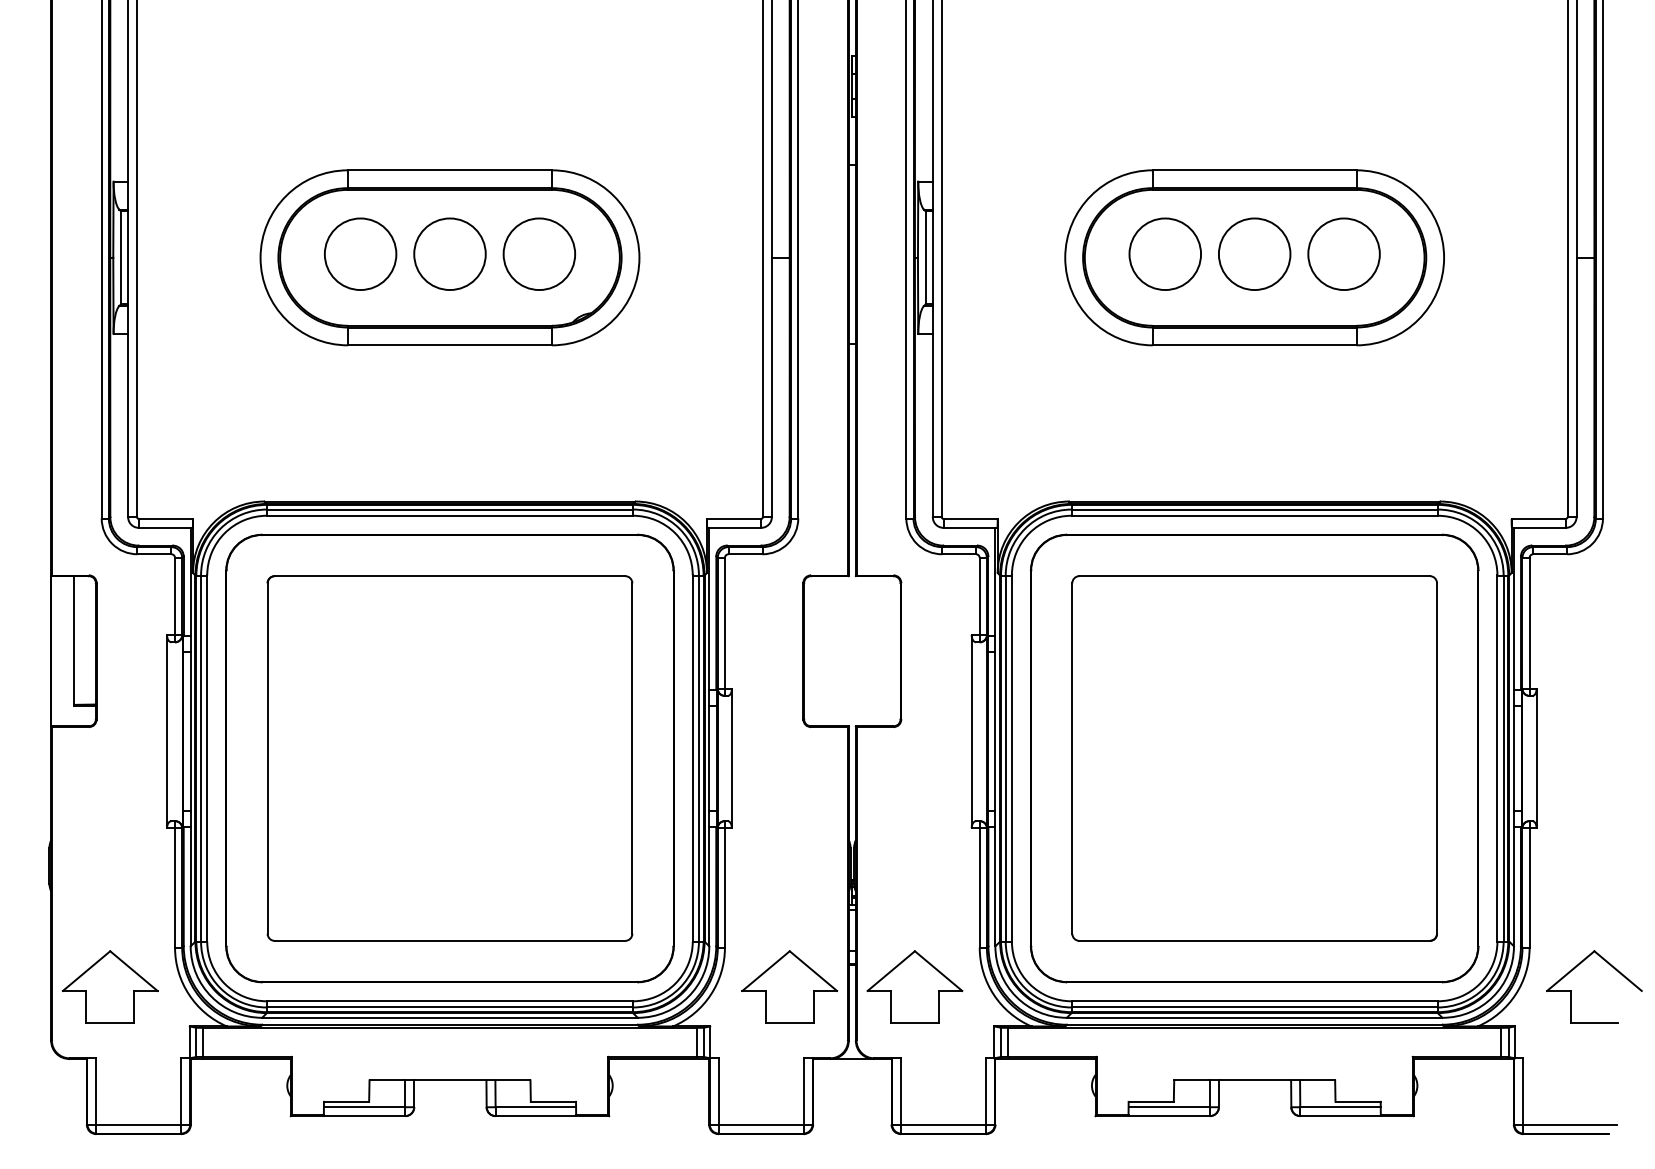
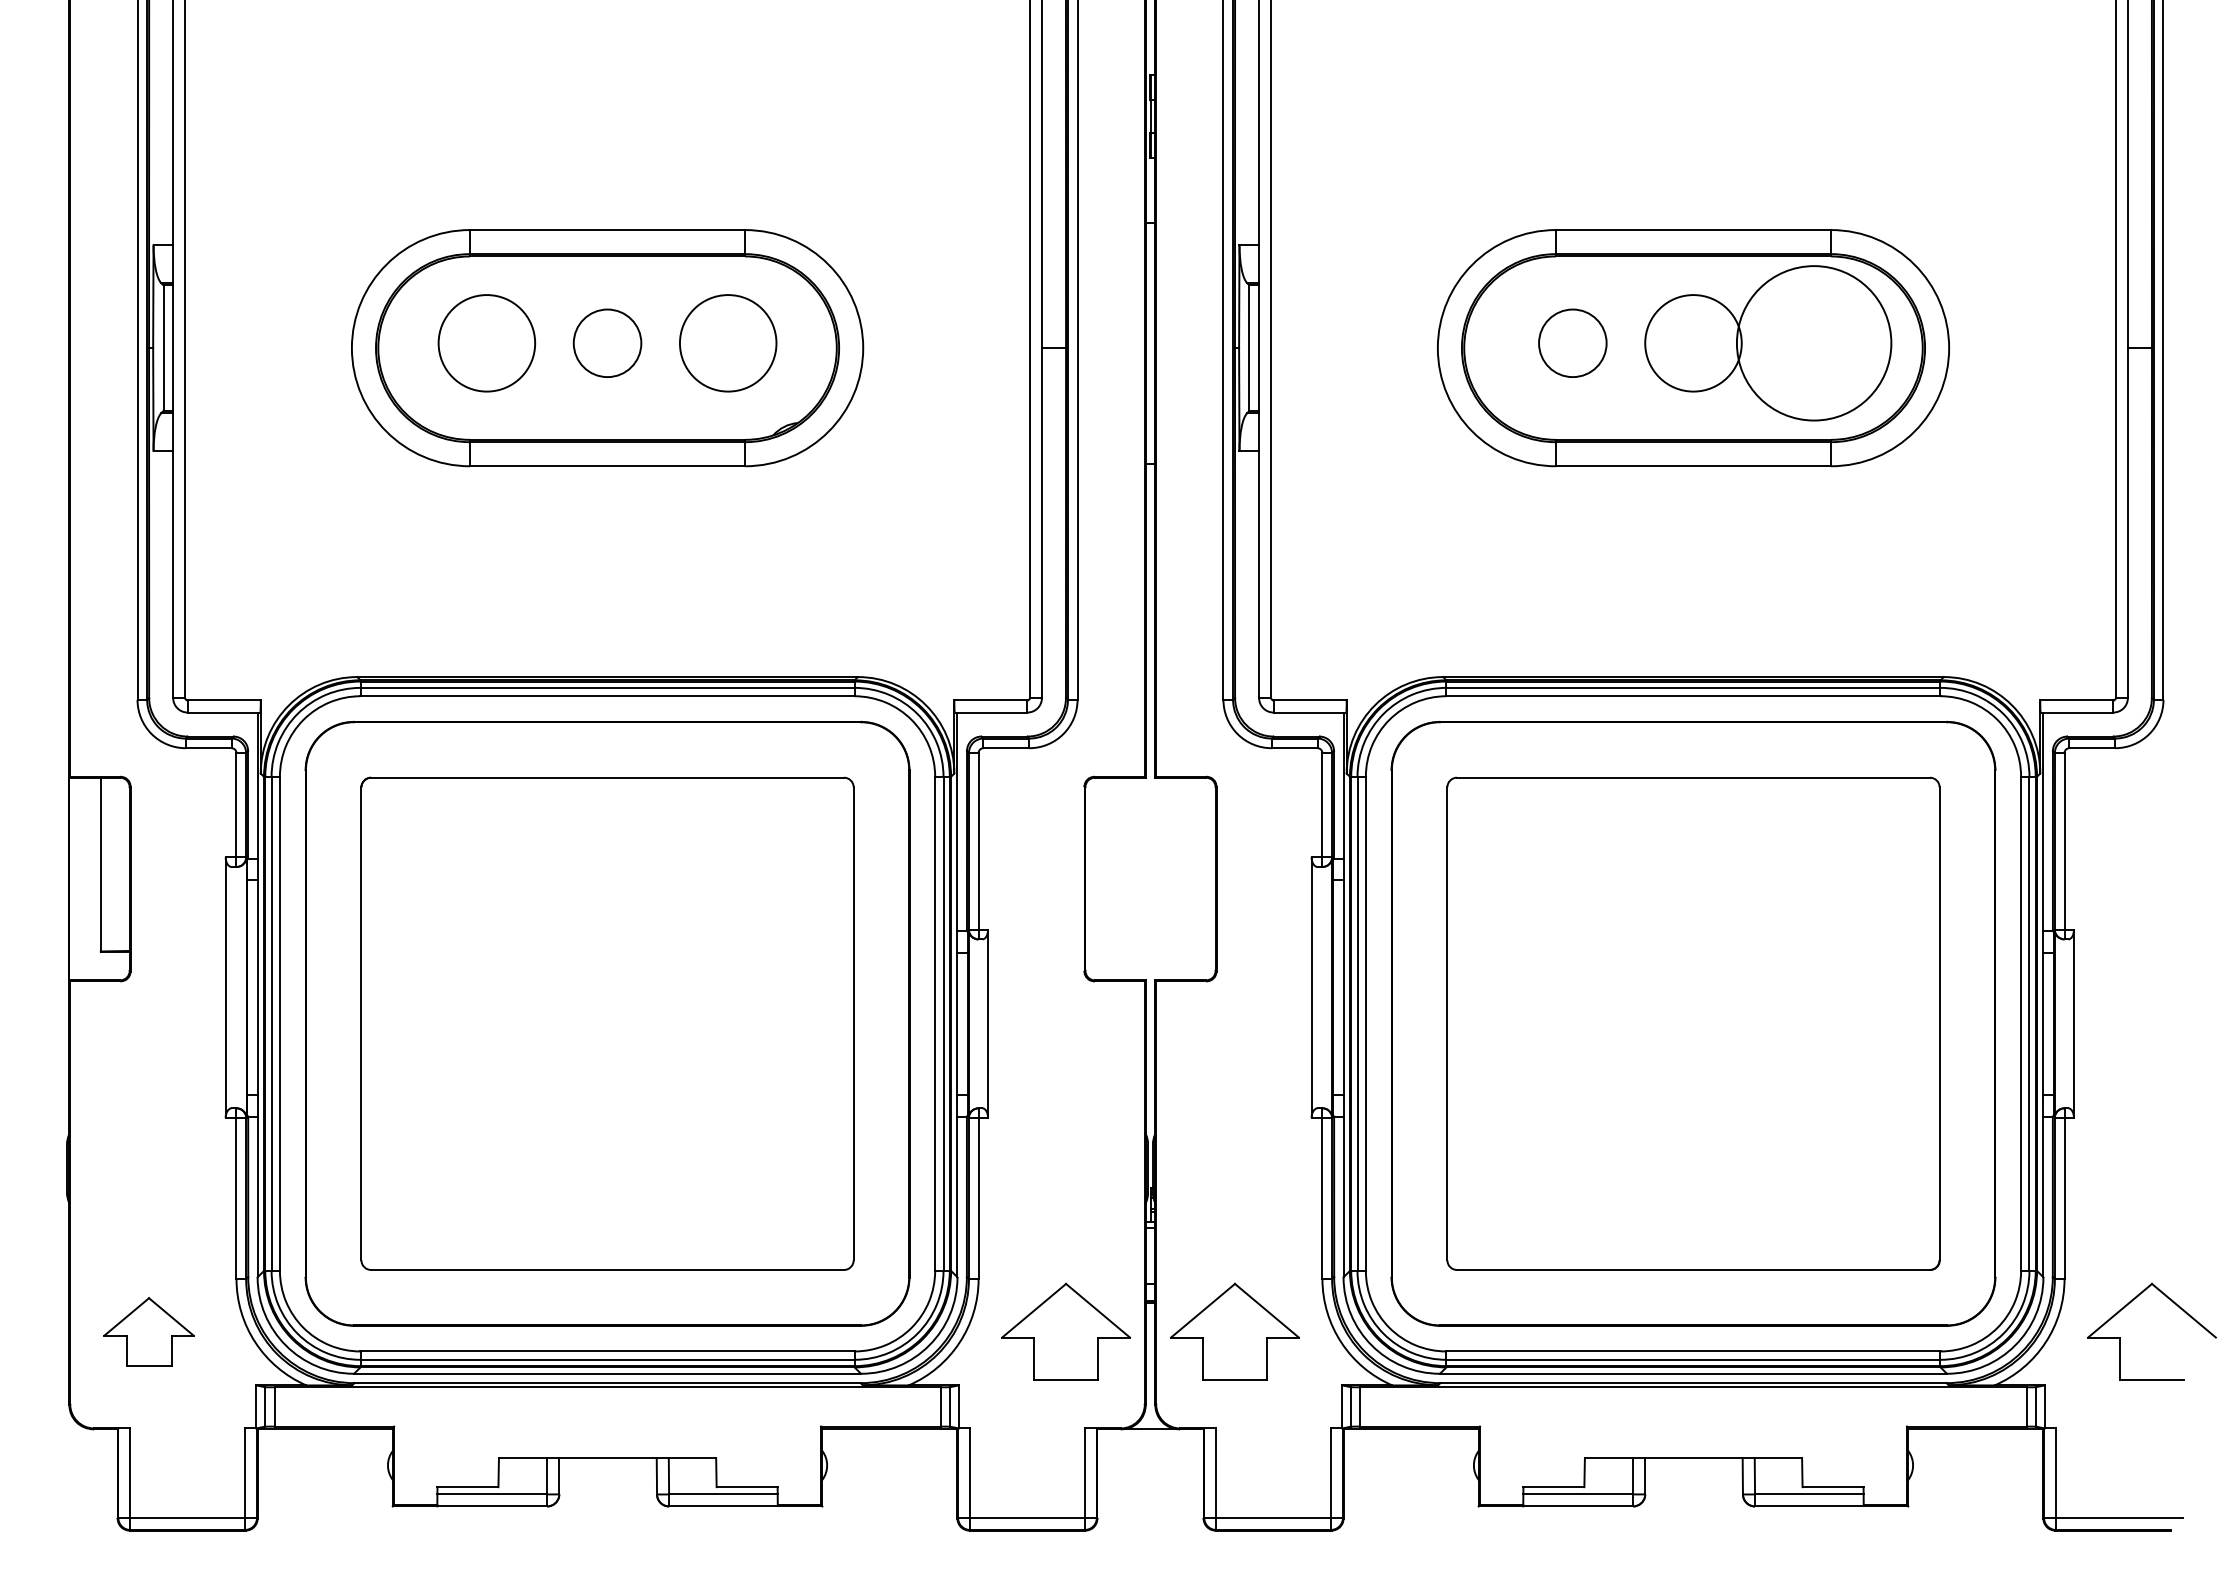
circle: (449, 254) -> (607, 343), size x0.7
circle: (1165, 254) -> (1572, 343), size x0.7
circle: (1343, 254) -> (1813, 343), size x1.6
part: (109, 986) -> (148, 1331), size x0.7

